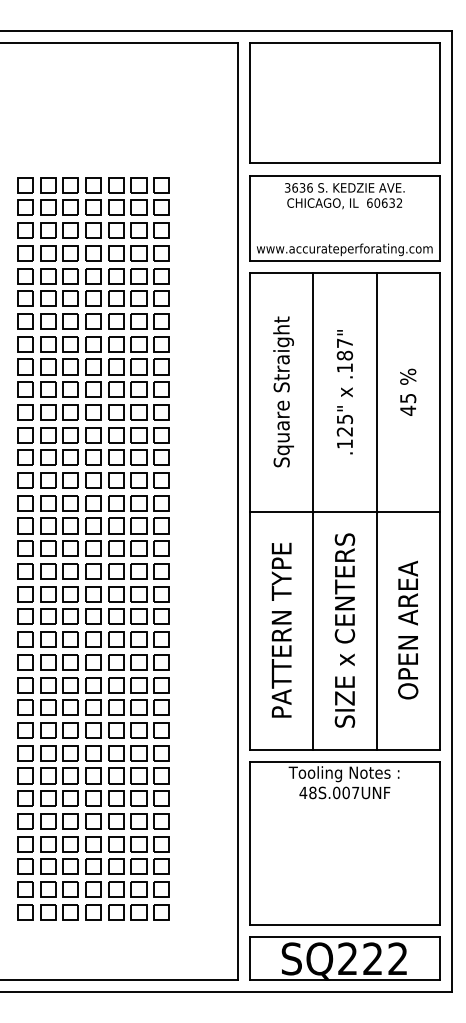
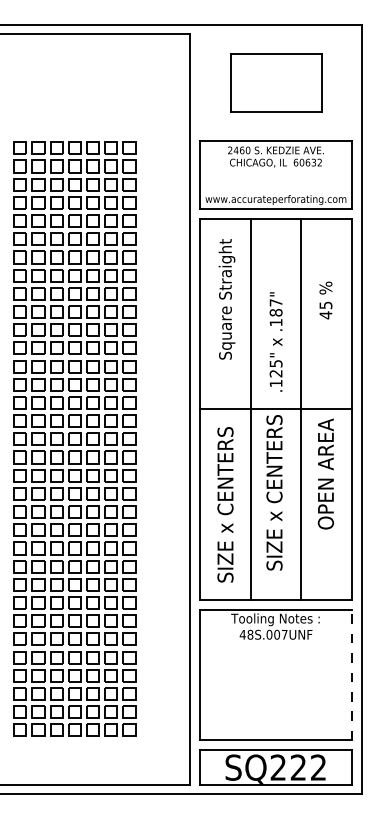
part: (344, 102) -> (275, 82), size x0.6
text: (298, 187) -> (238, 150), 3636 -> 2460
text: (283, 391) -> (226, 299), moved
text: (408, 391) -> (326, 299), moved
text: (344, 392) -> (275, 342), moved
text: (408, 629) -> (326, 473), moved
text: (281, 630) -> (225, 504), PATTERN TYPE -> SIZE x CENTERS
text: (344, 630) -> (274, 492), moved
line: (439, 842) -> (351, 674), solid -> dashed

